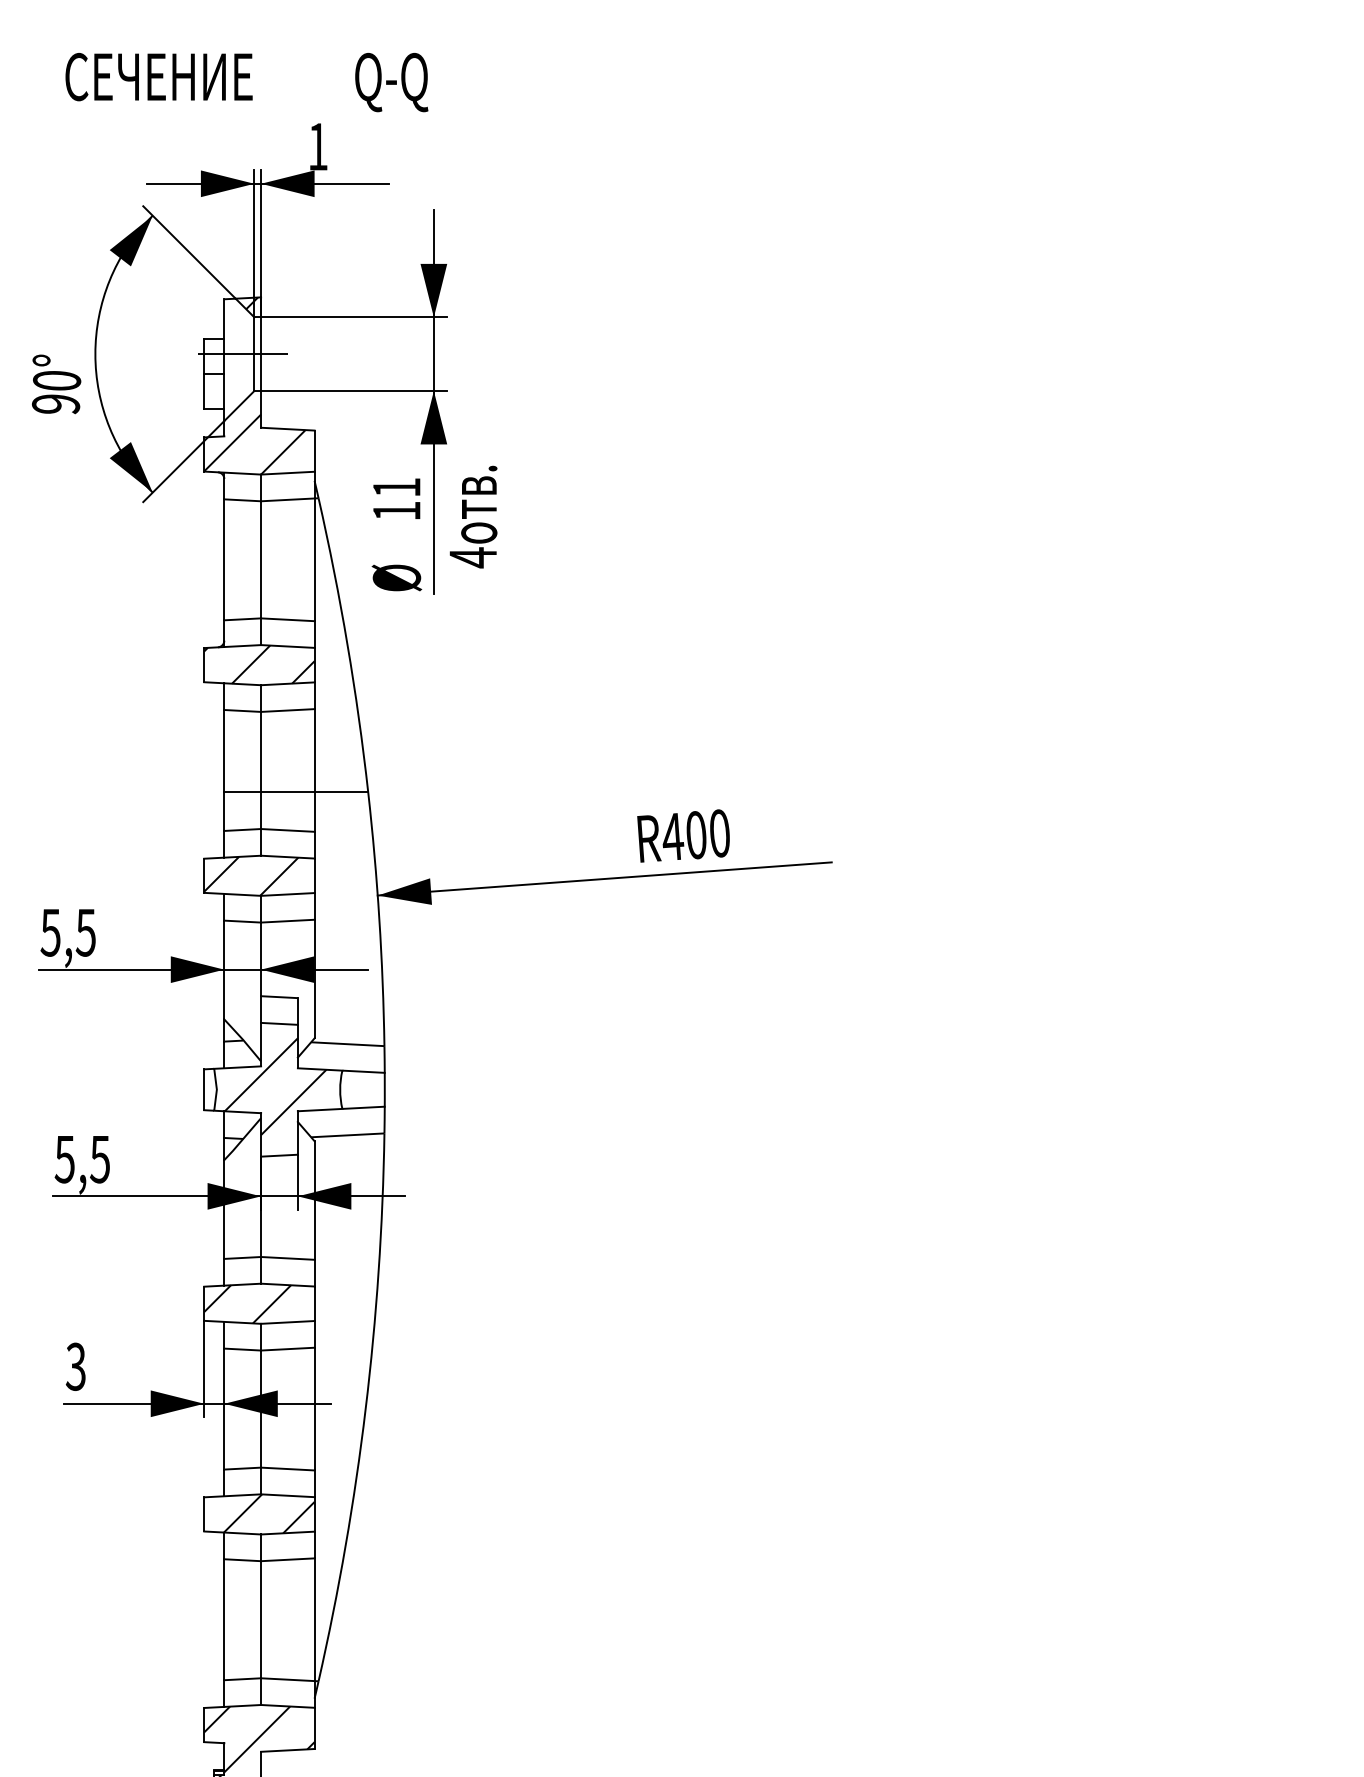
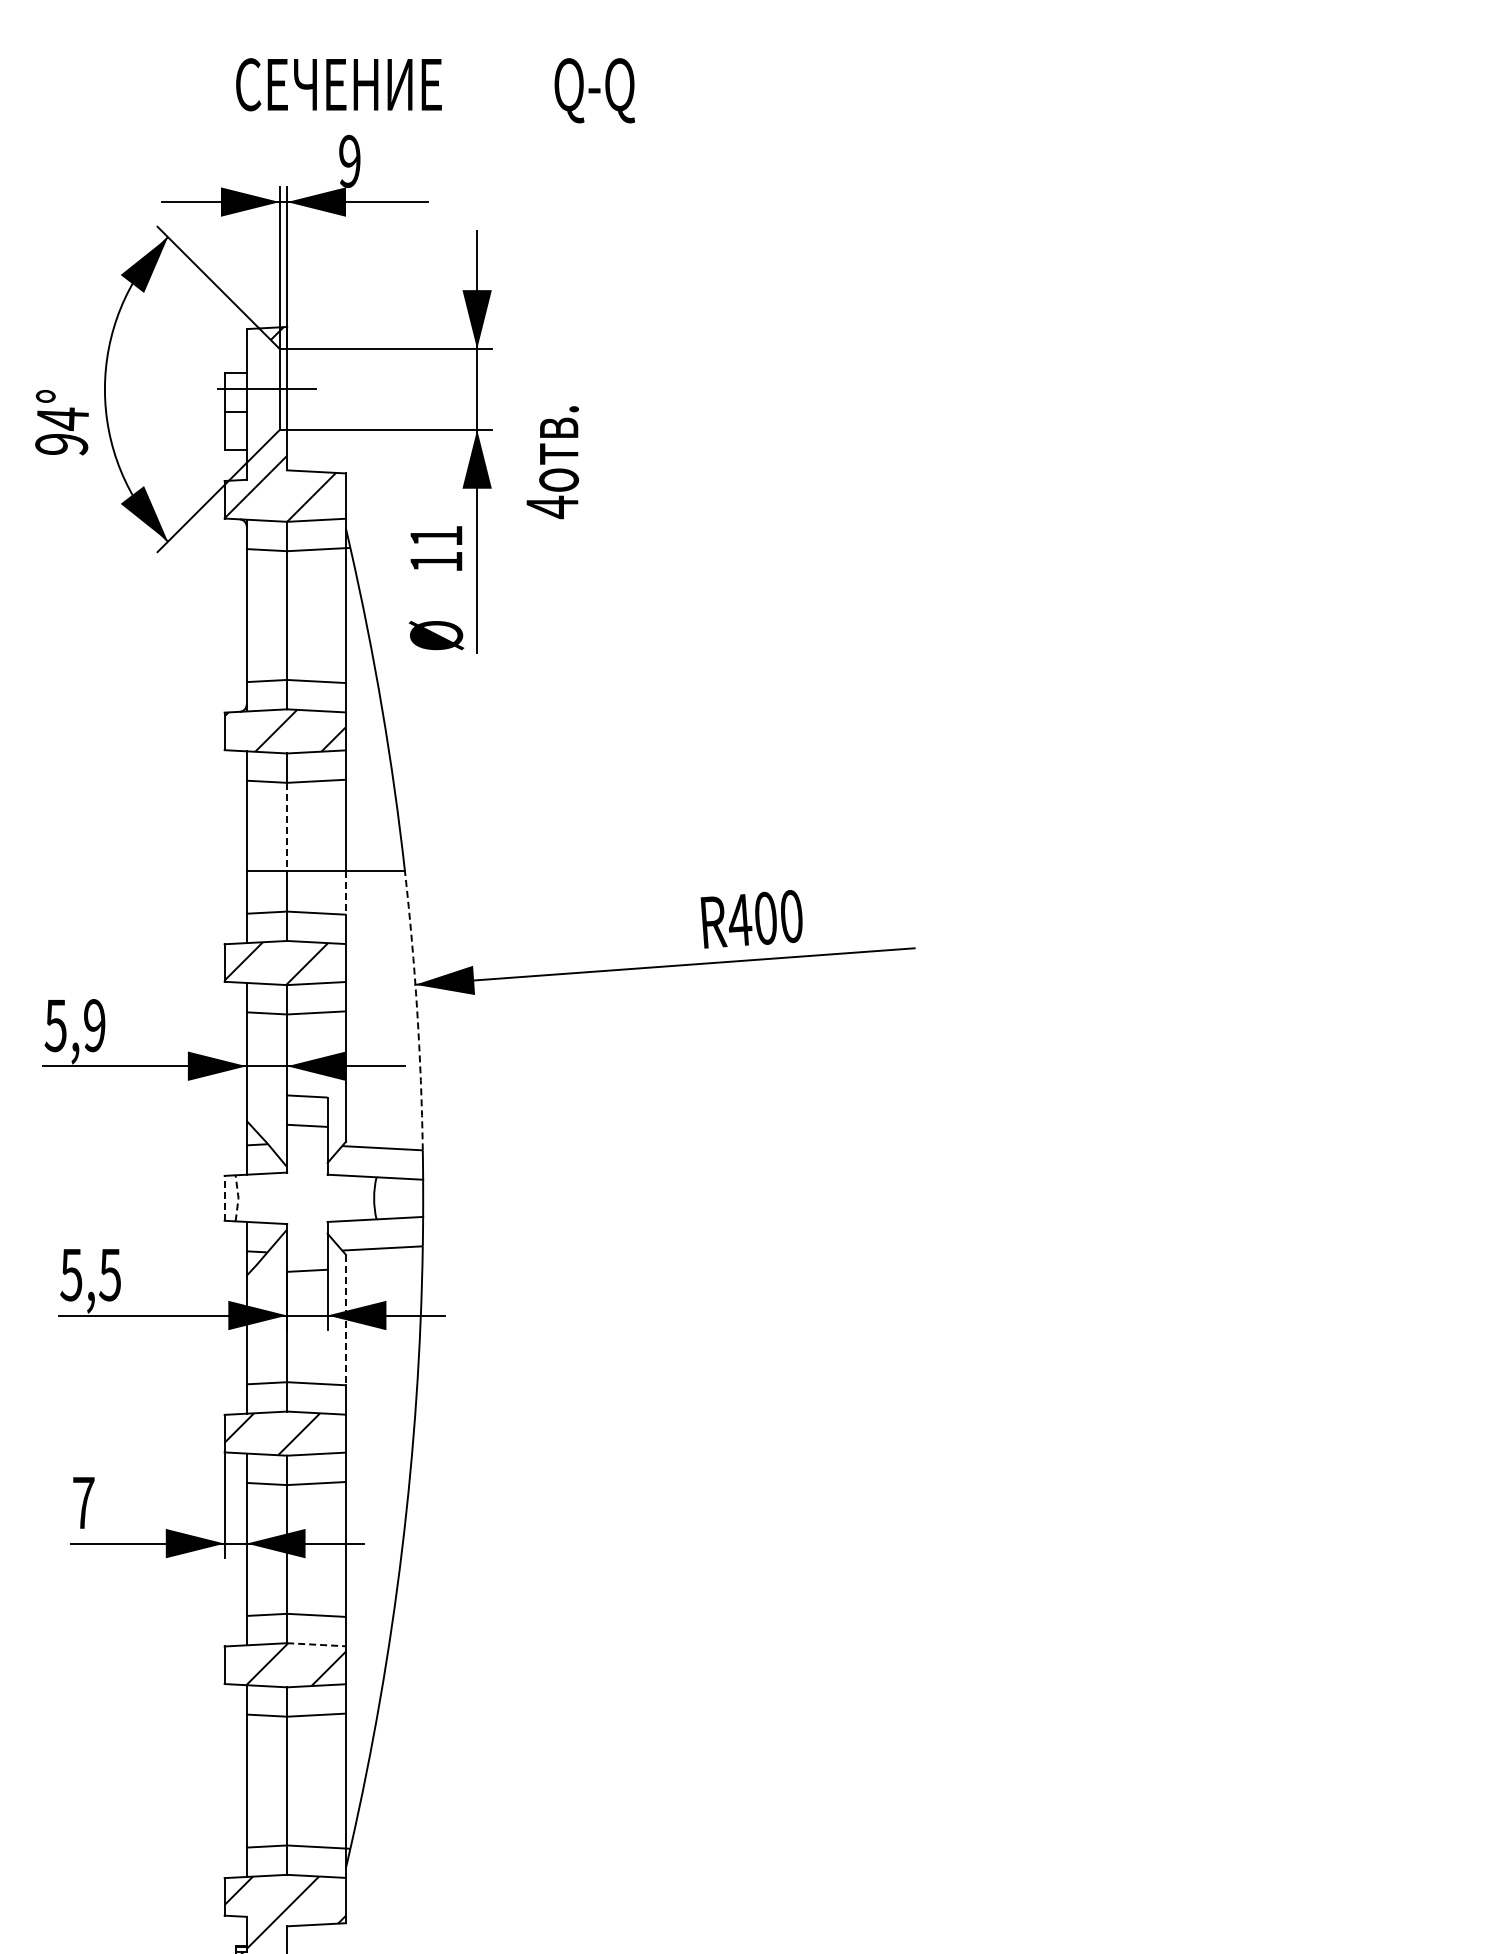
text: (246, 82) -> (435, 90), moved
text: (317, 146) -> (349, 161), 1 -> 9
text: (56, 381) -> (62, 419), 90° -> 94°
text: (473, 517) -> (552, 462), moved
line: (261, 752) -> (287, 827), solid -> dashed
line: (315, 812) -> (346, 893), solid -> dashed
arc: (379, 918) -> (417, 1010), solid -> dashed
text: (85, 932) -> (94, 1025), 5,5 -> 5,9
hatch: (275, 1086) -> (302, 1194), removed
line: (204, 1089) -> (224, 1197), solid -> dashed
line: (216, 1089) -> (238, 1198), solid -> dashed
line: (315, 1200) -> (346, 1320), solid -> dashed
text: (75, 1366) -> (83, 1502), 3 -> 7
line: (288, 1495) -> (317, 1644), solid -> dashed

